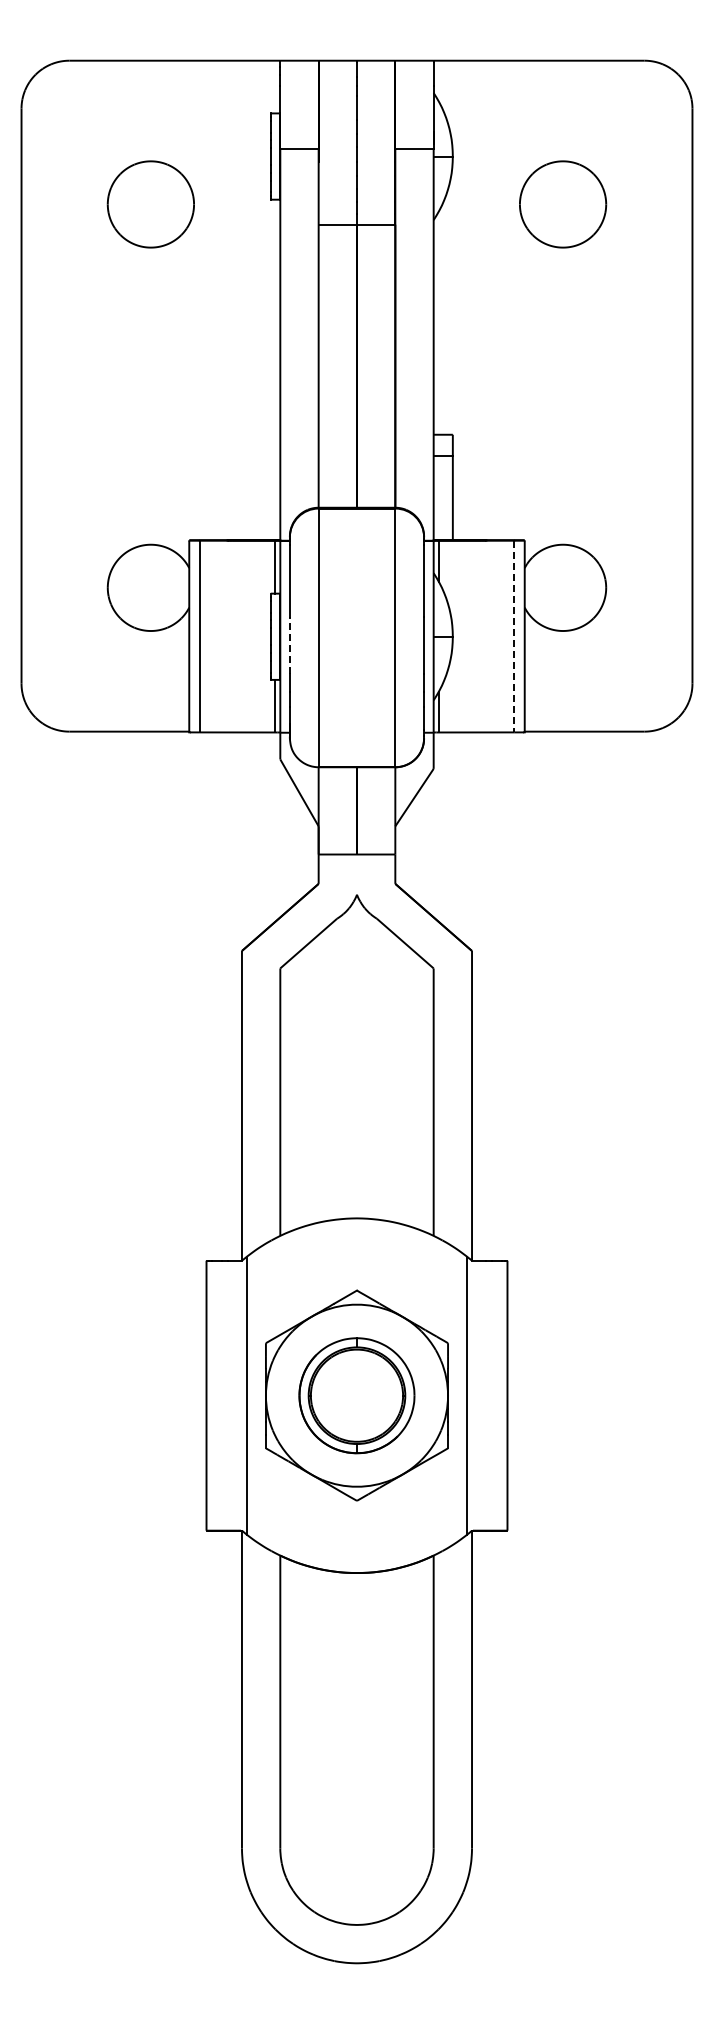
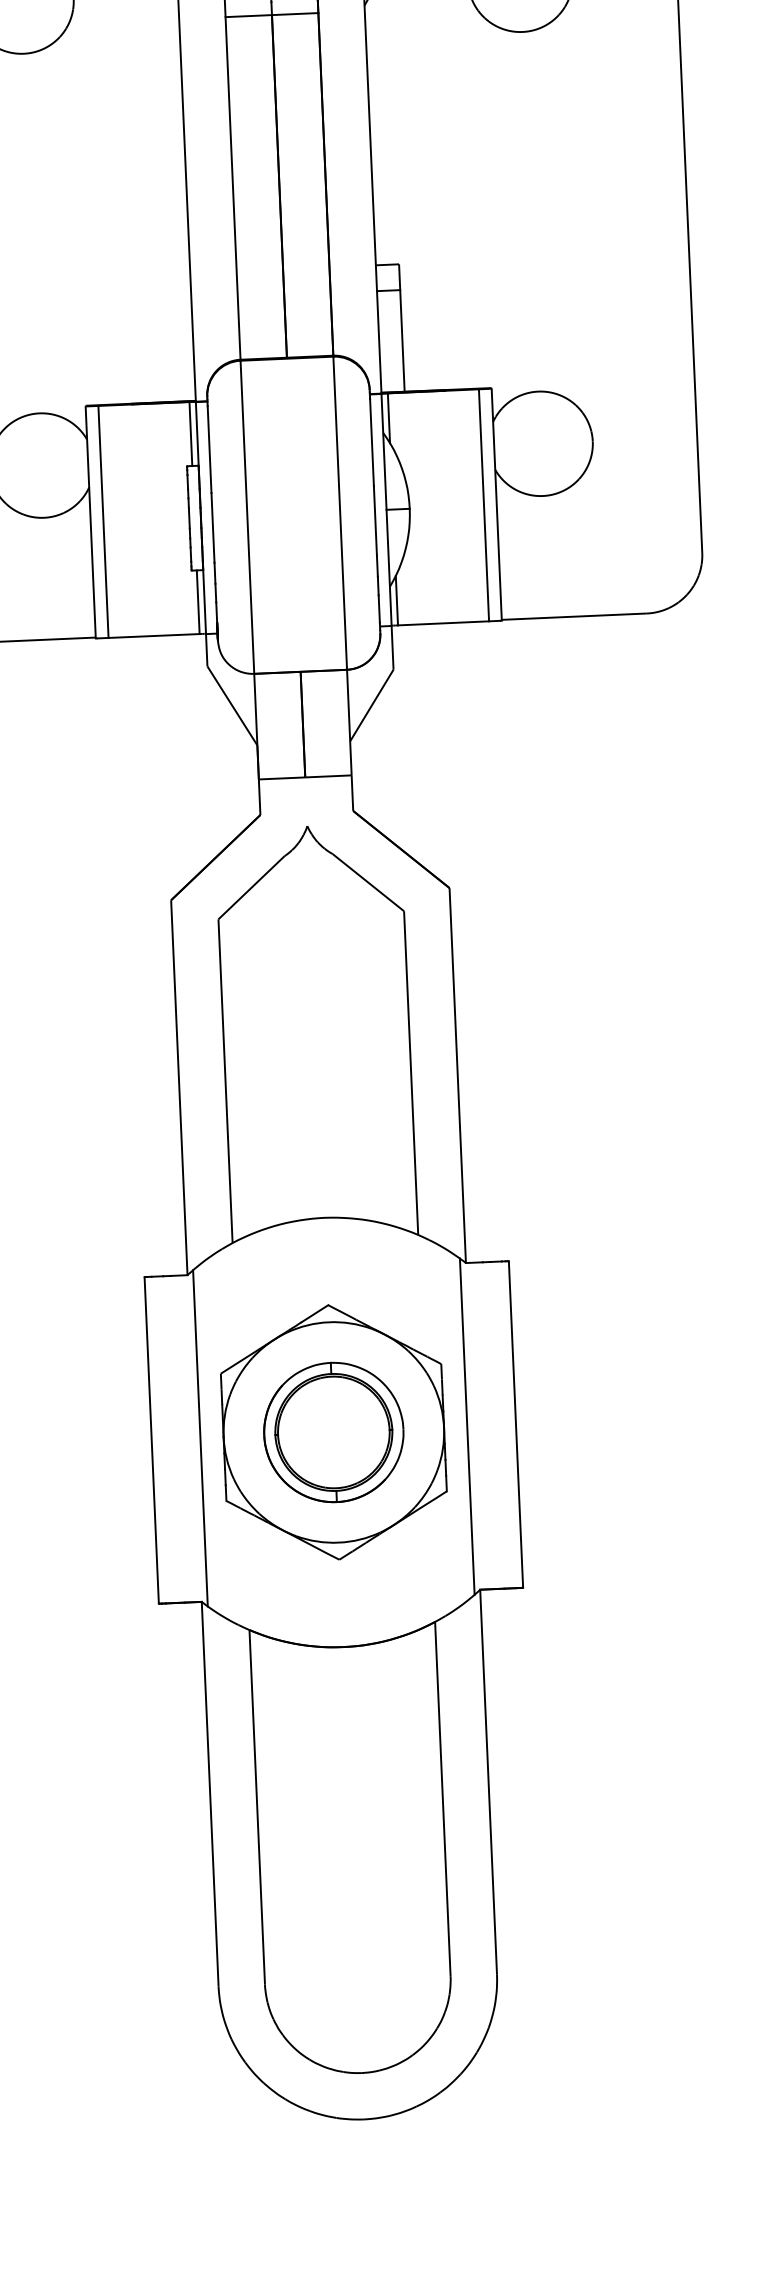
line: (514, 636) -> (484, 505), dashed -> solid
line: (289, 645) -> (212, 528), dashed -> solid

